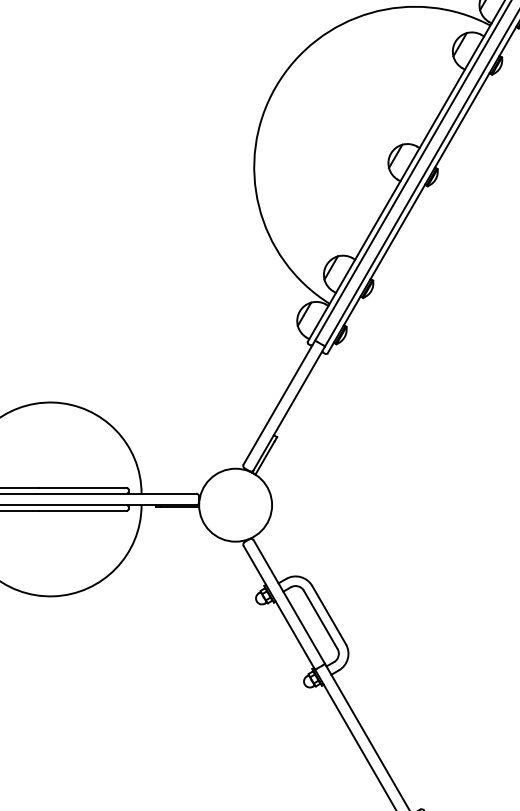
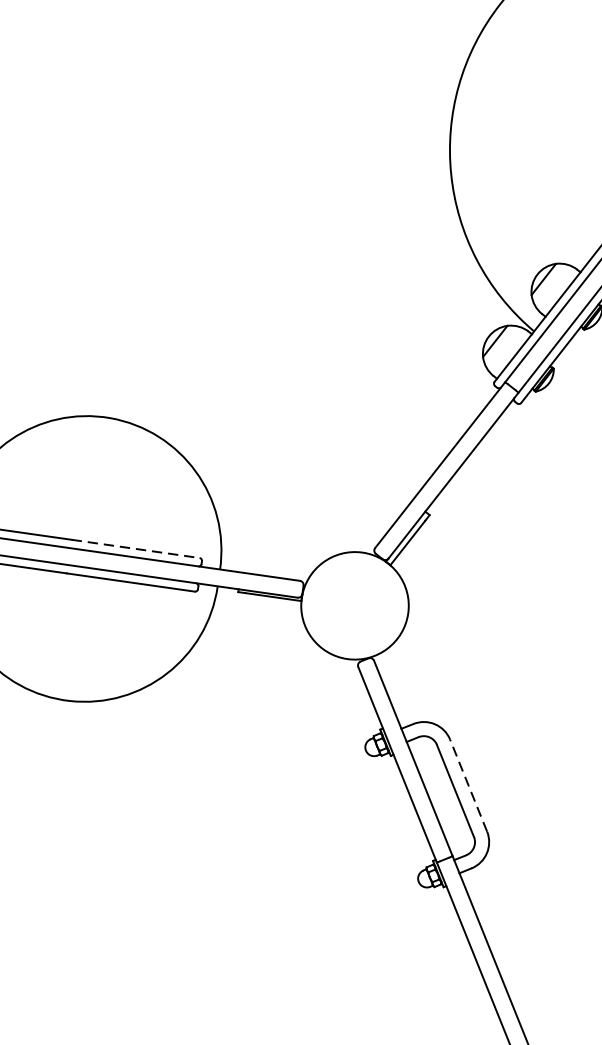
line: (82, 487) -> (135, 548), solid -> dashed
line: (329, 615) -> (469, 786), solid -> dashed

